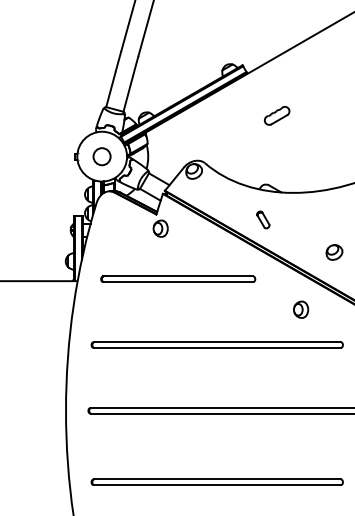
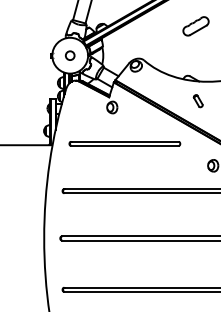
part: (276, 115) -> (195, 26), size x1.43
circle: (102, 156) -> (70, 55), size x0.71
part: (263, 219) -> (198, 100), moved

